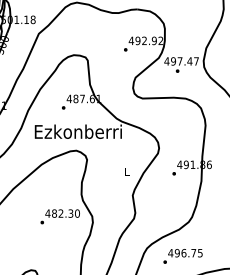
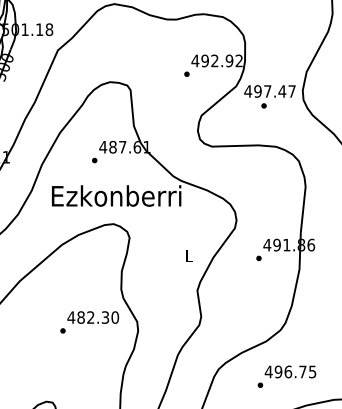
text: (182, 256) -> (286, 376), moved

